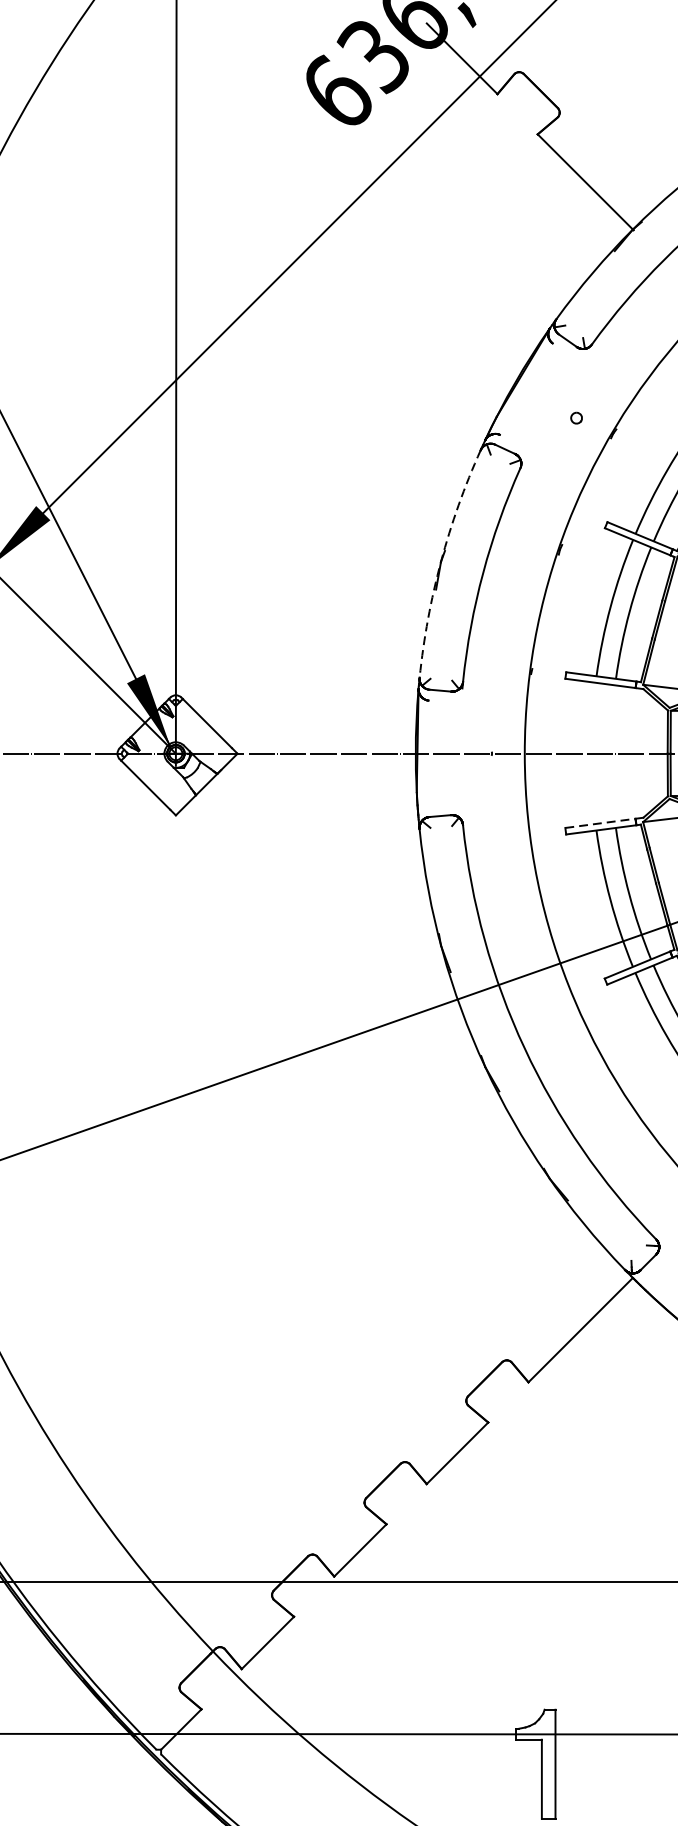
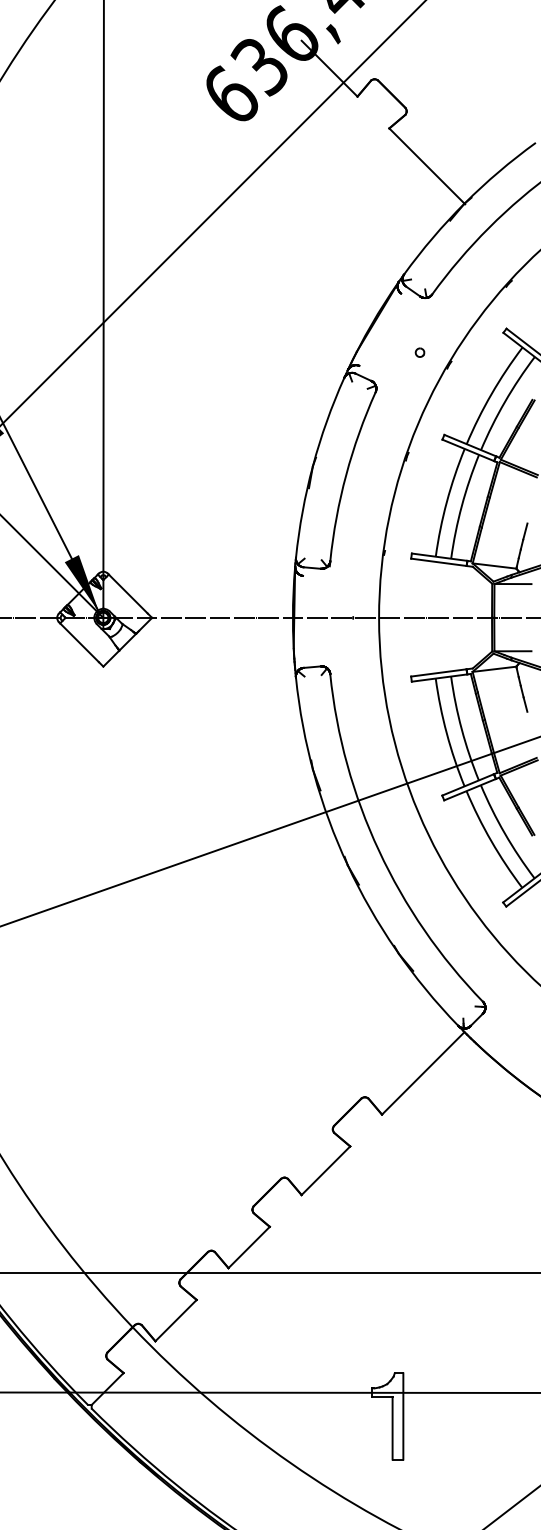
arc: (440, 560) -> (312, 465), dashed -> solid
line: (599, 822) -> (438, 672), dashed -> solid

